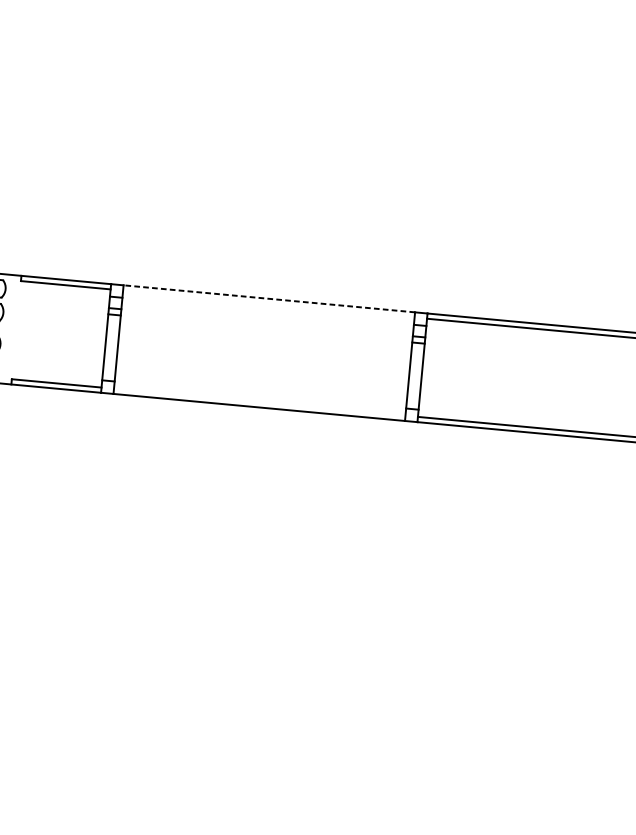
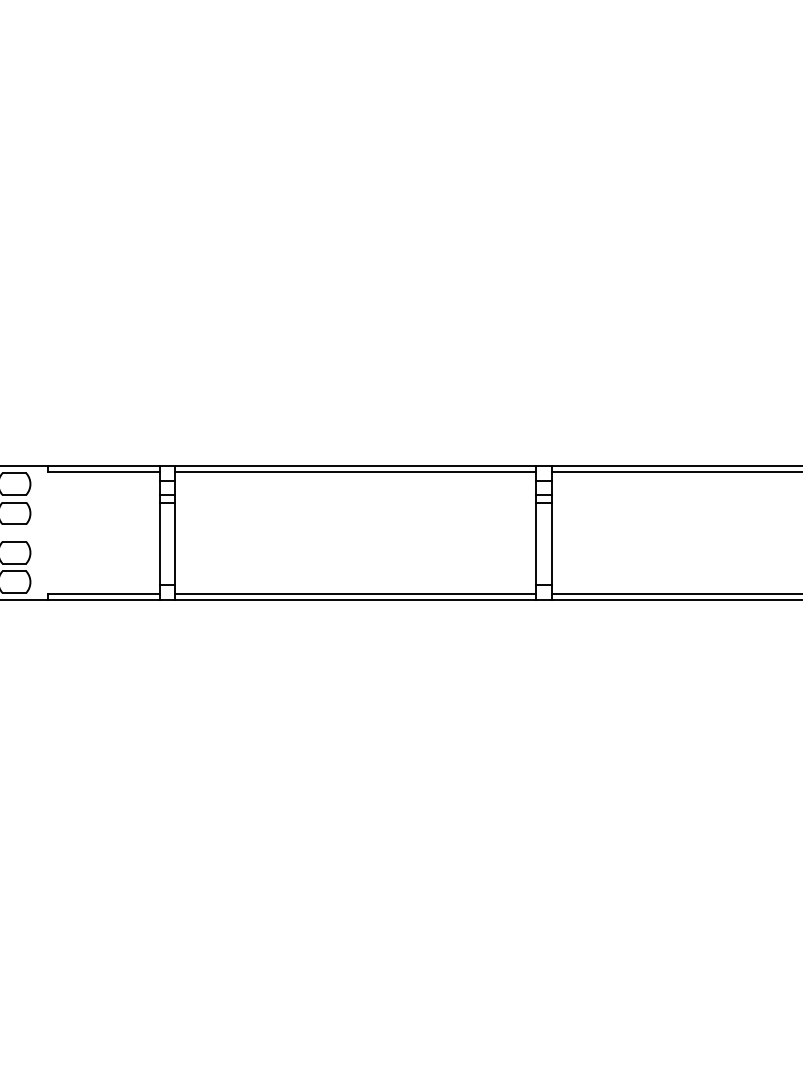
line: (269, 298) -> (355, 465), dashed -> solid
line: (268, 304) -> (355, 472), added
line: (259, 401) -> (355, 593), added

